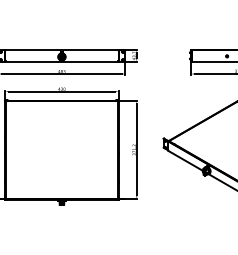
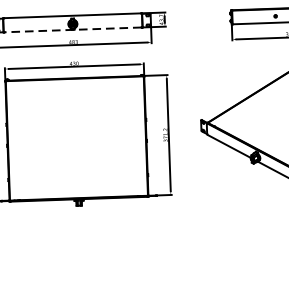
line: (61, 61) -> (72, 29), solid -> dashed

